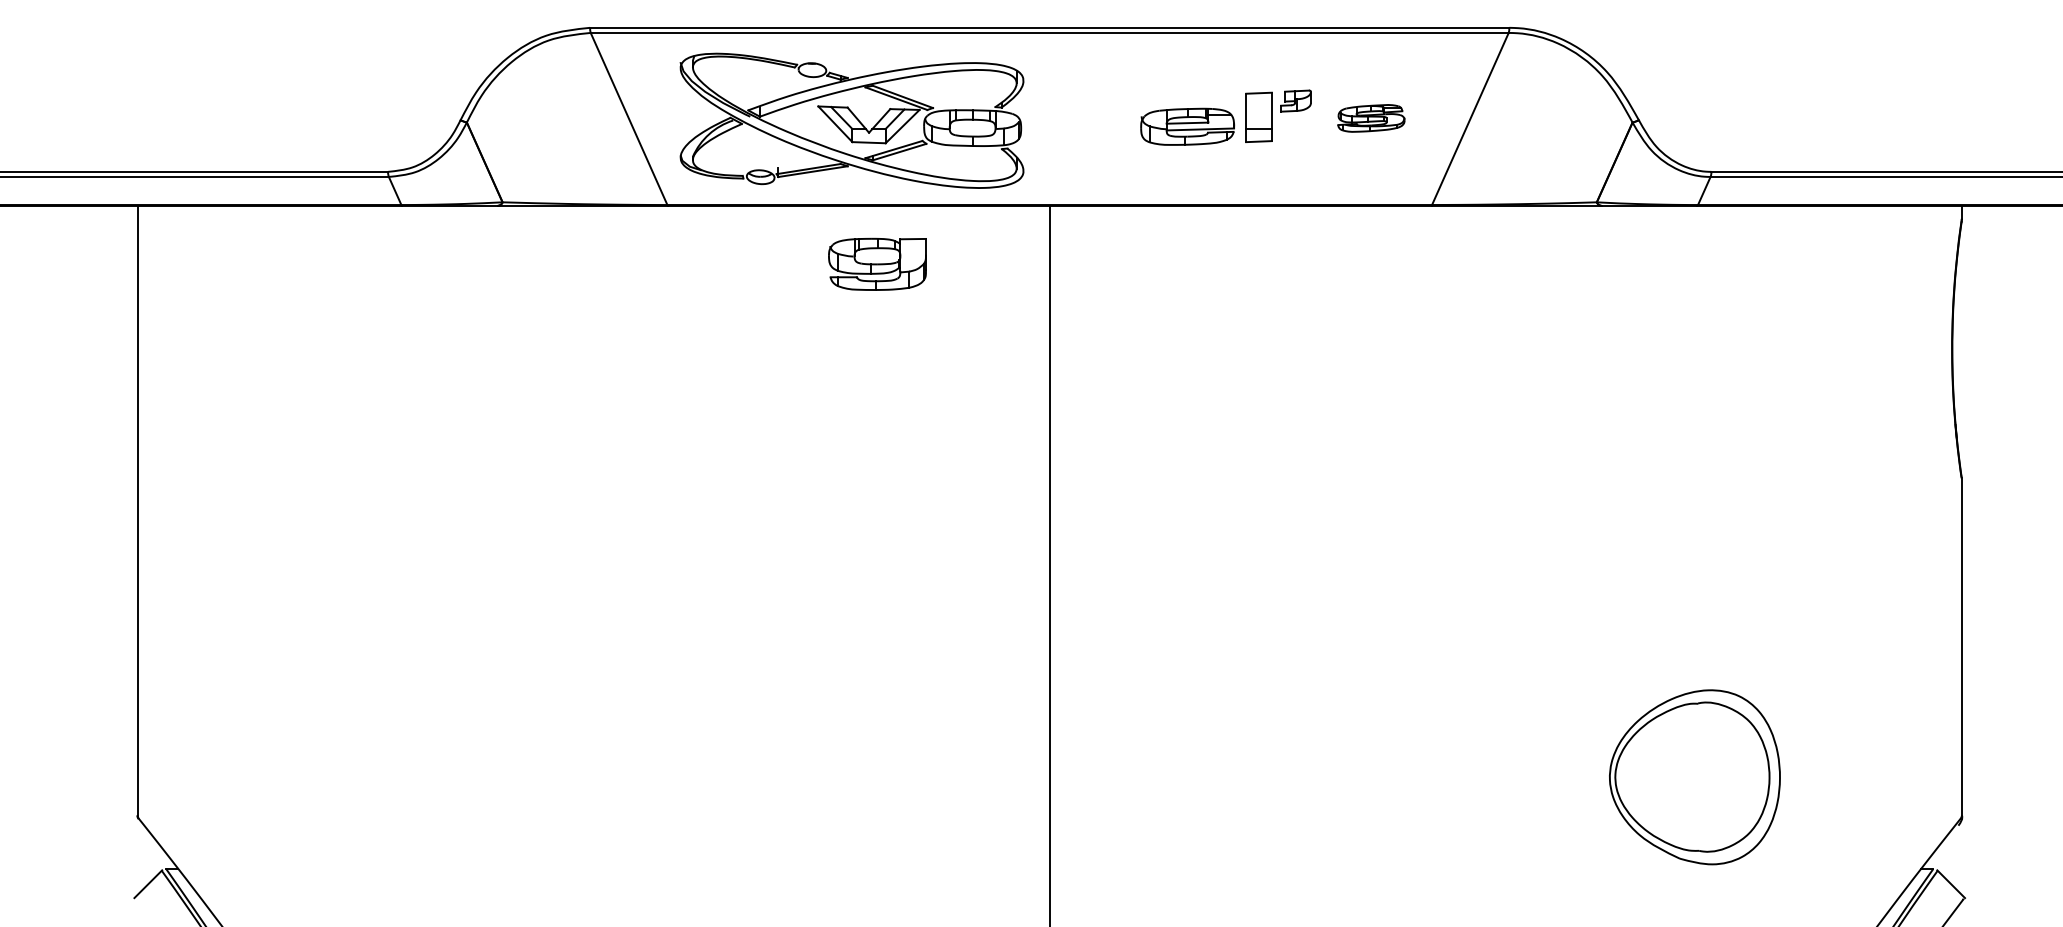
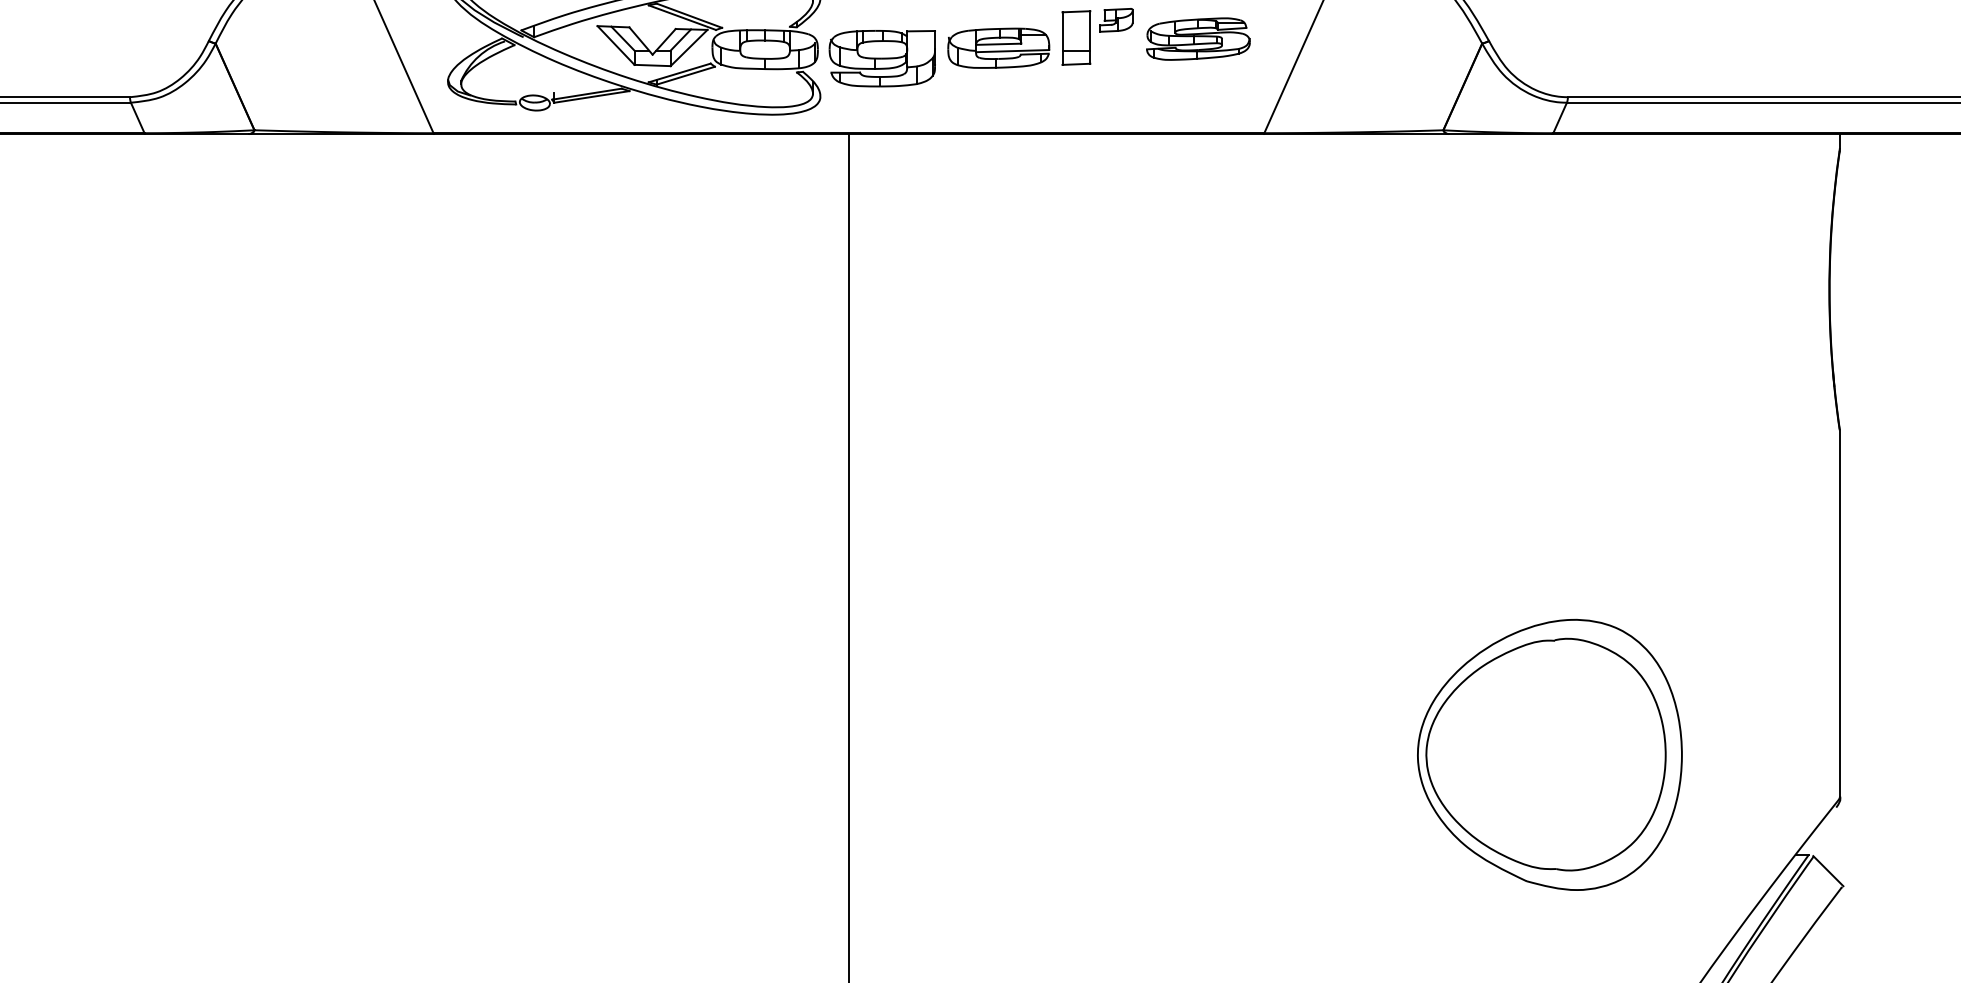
part: (1371, 118) -> (1198, 39), size x1.43
part: (877, 263) -> (882, 57), moved
part: (1694, 777) -> (1549, 755), size x1.43

